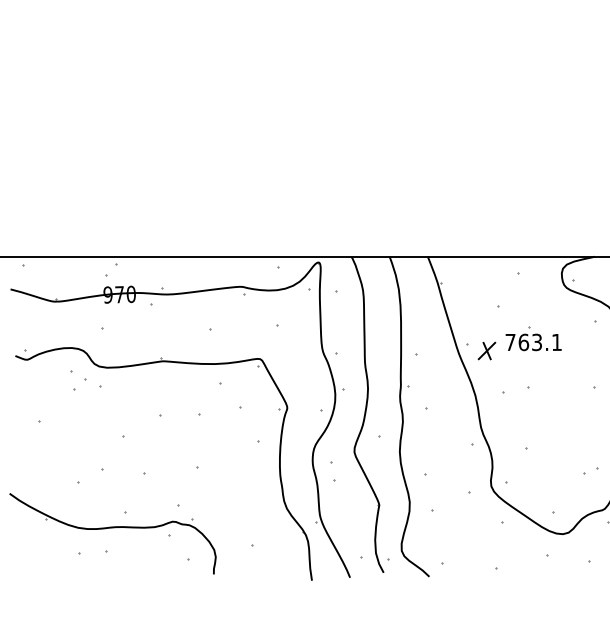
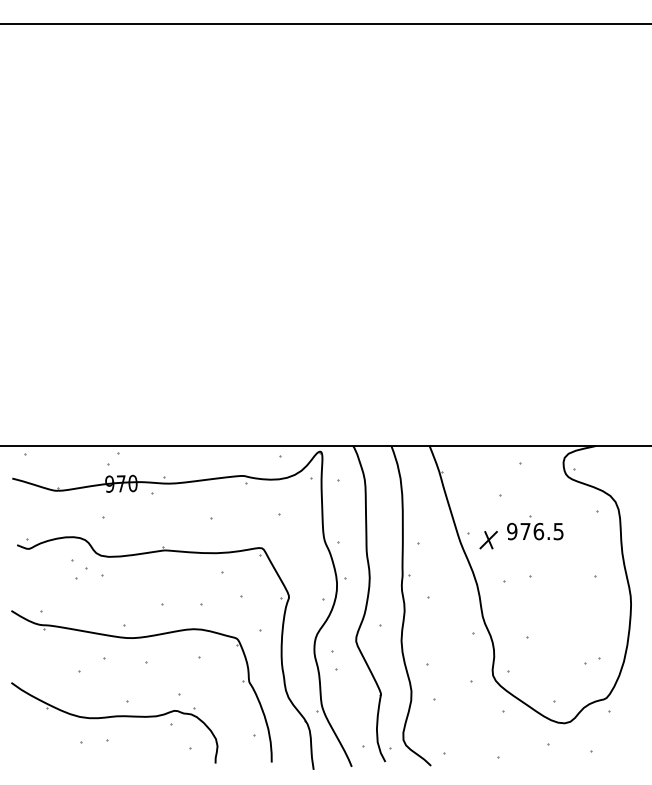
text: (533, 342) -> (535, 531), 763.1 -> 976.5
part: (139, 449) -> (141, 638), added

